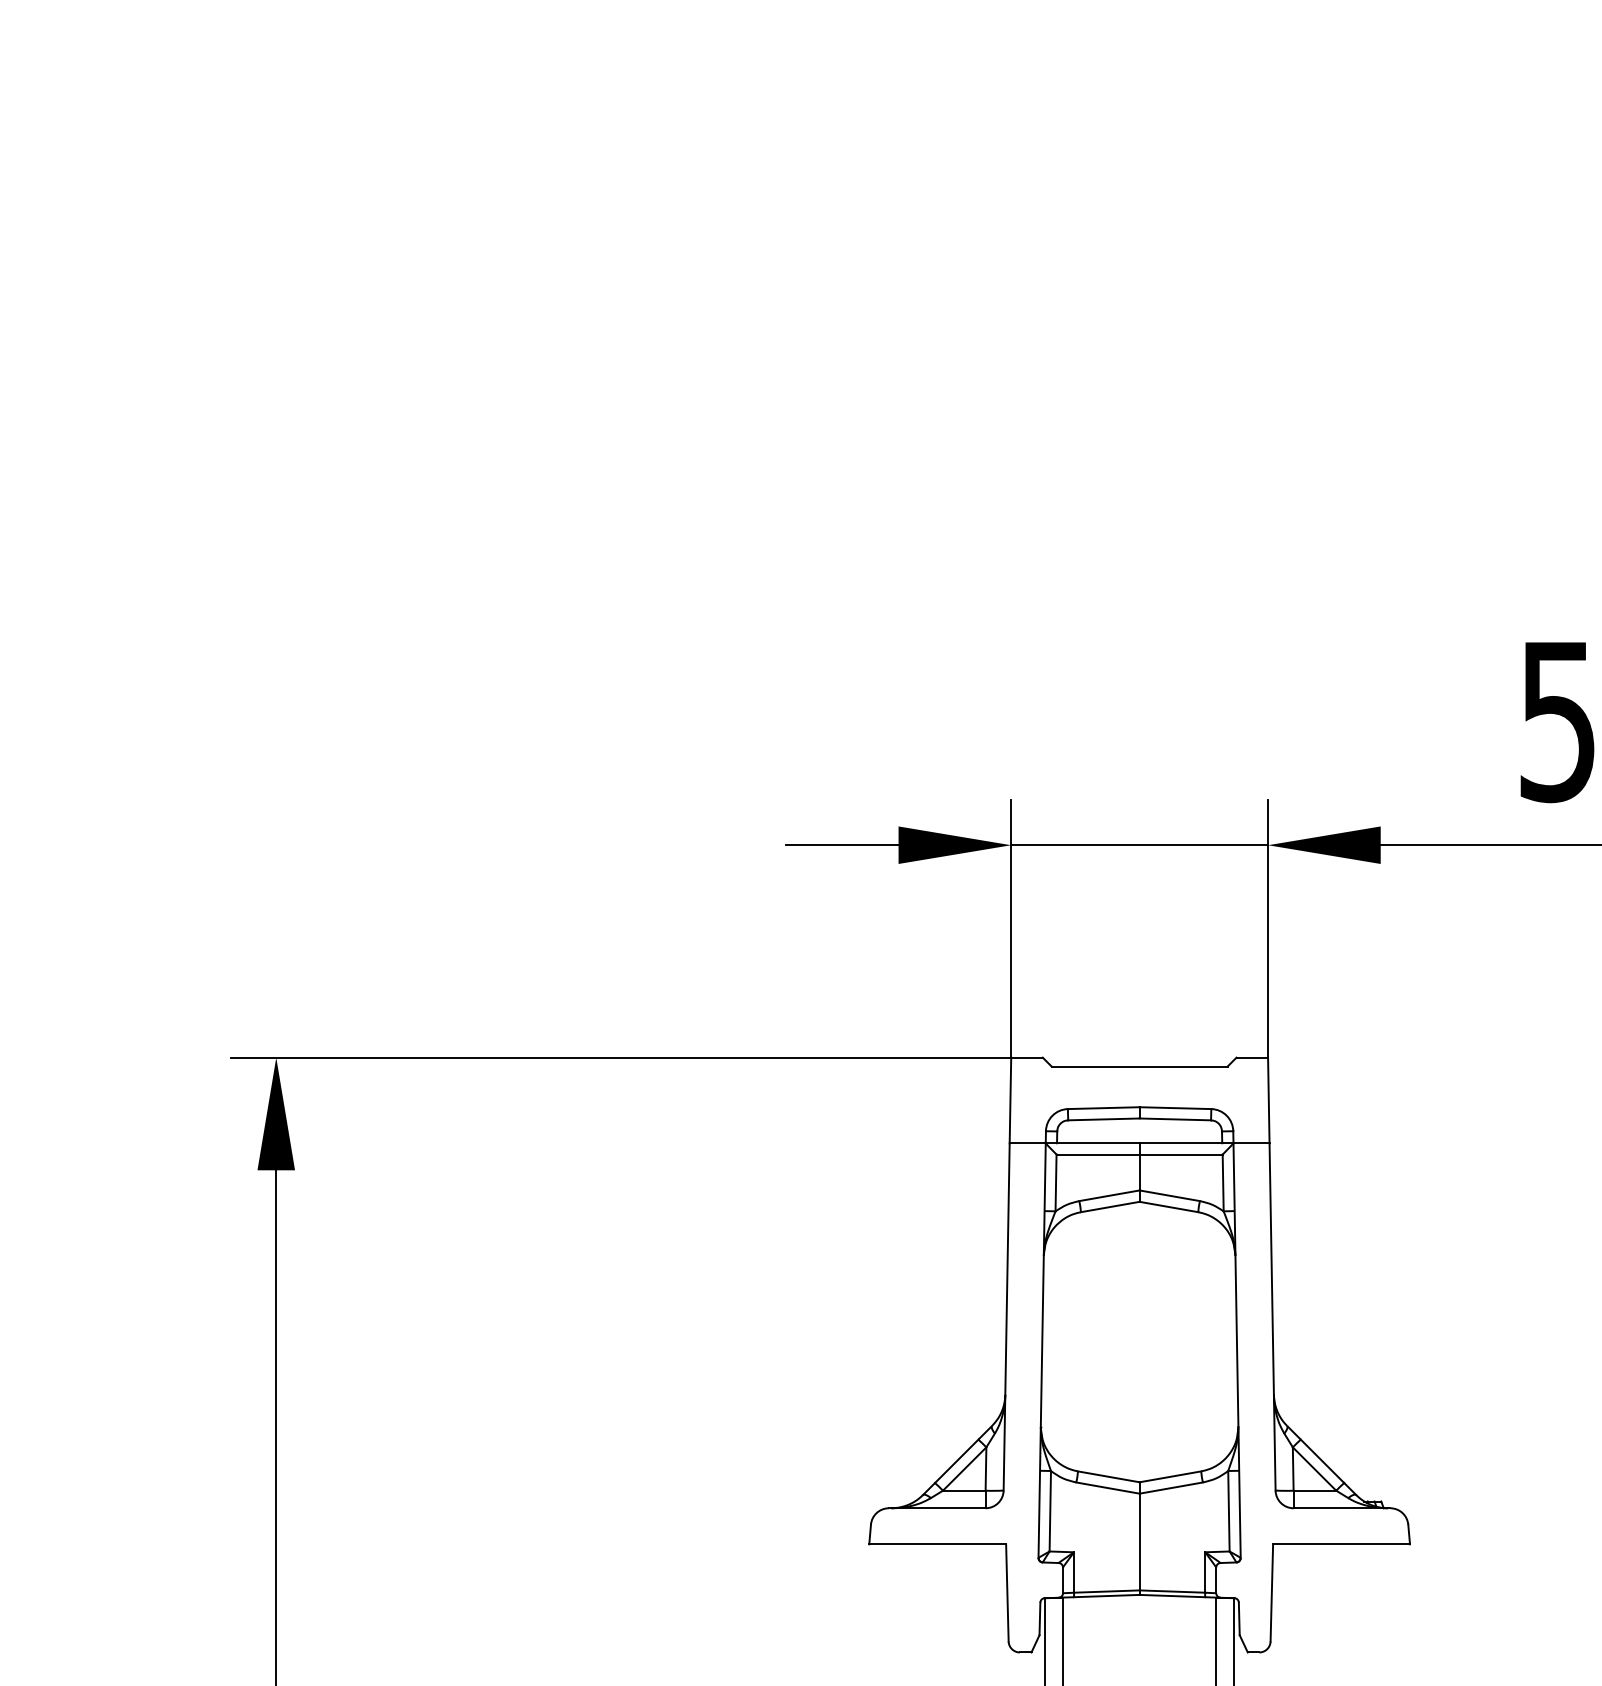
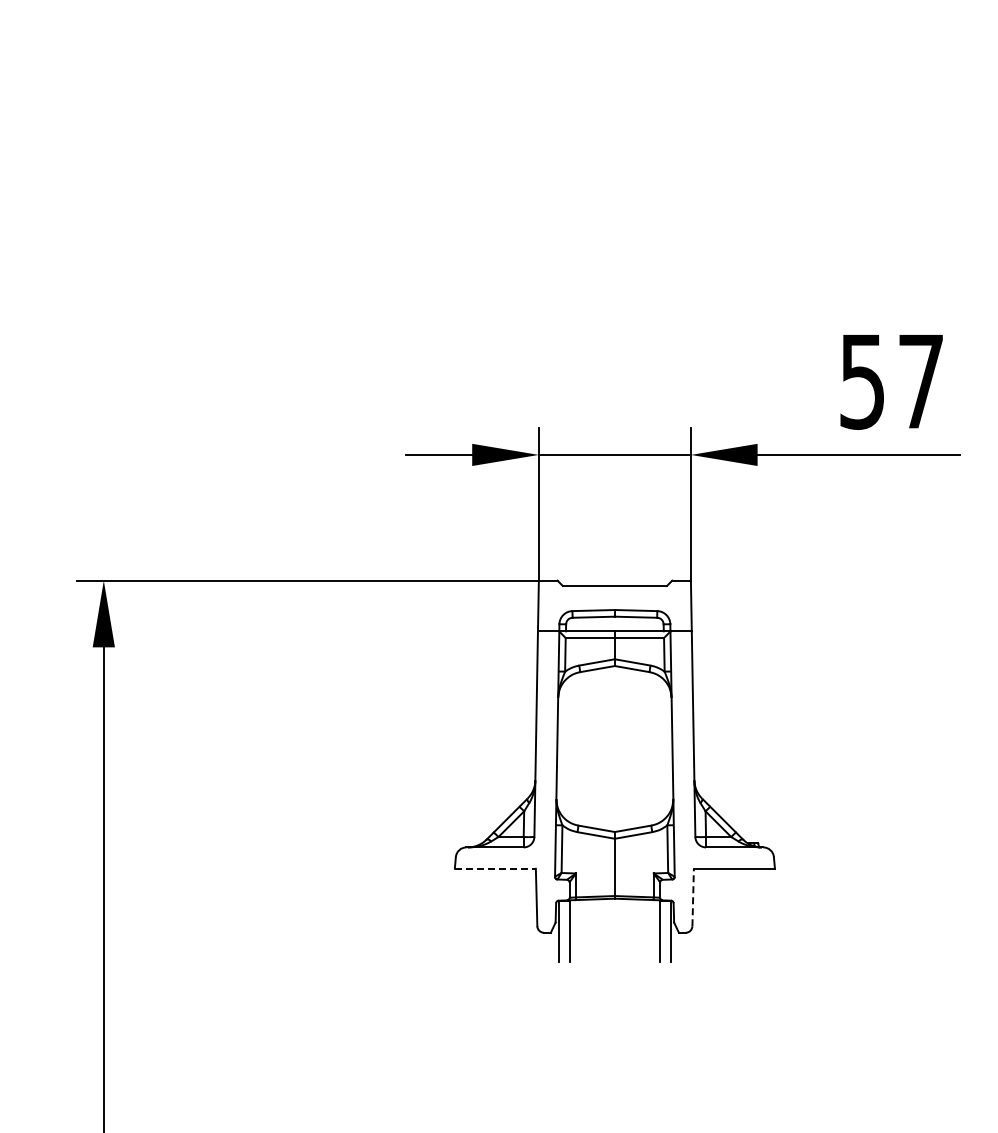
line: (937, 1543) -> (495, 868), solid -> dashed
line: (1272, 1592) -> (693, 897), solid -> dashed

